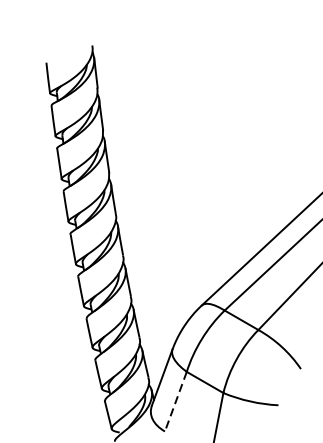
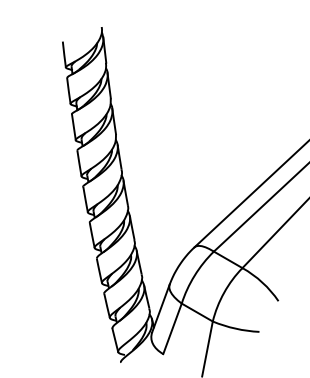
line: (175, 401) -> (172, 328), dashed -> solid

